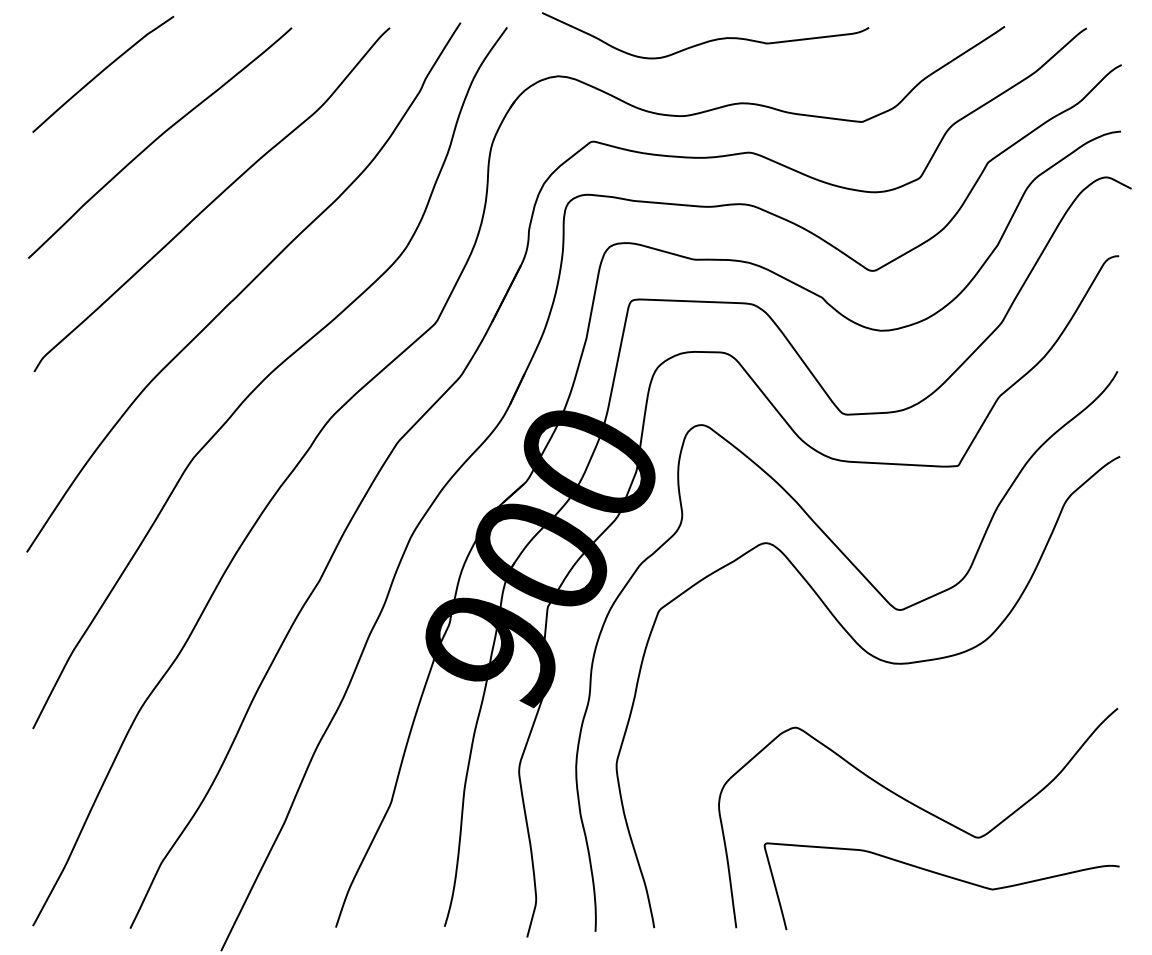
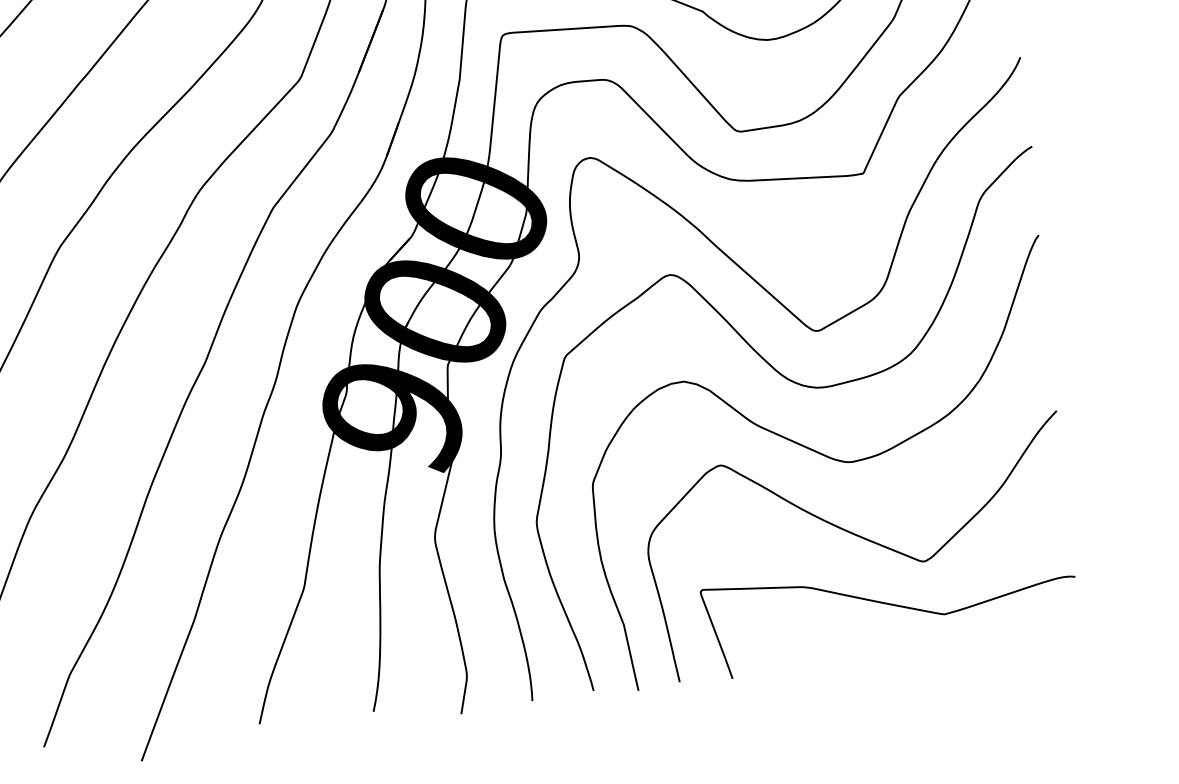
curve: (896, 730) -> (826, 457), added

